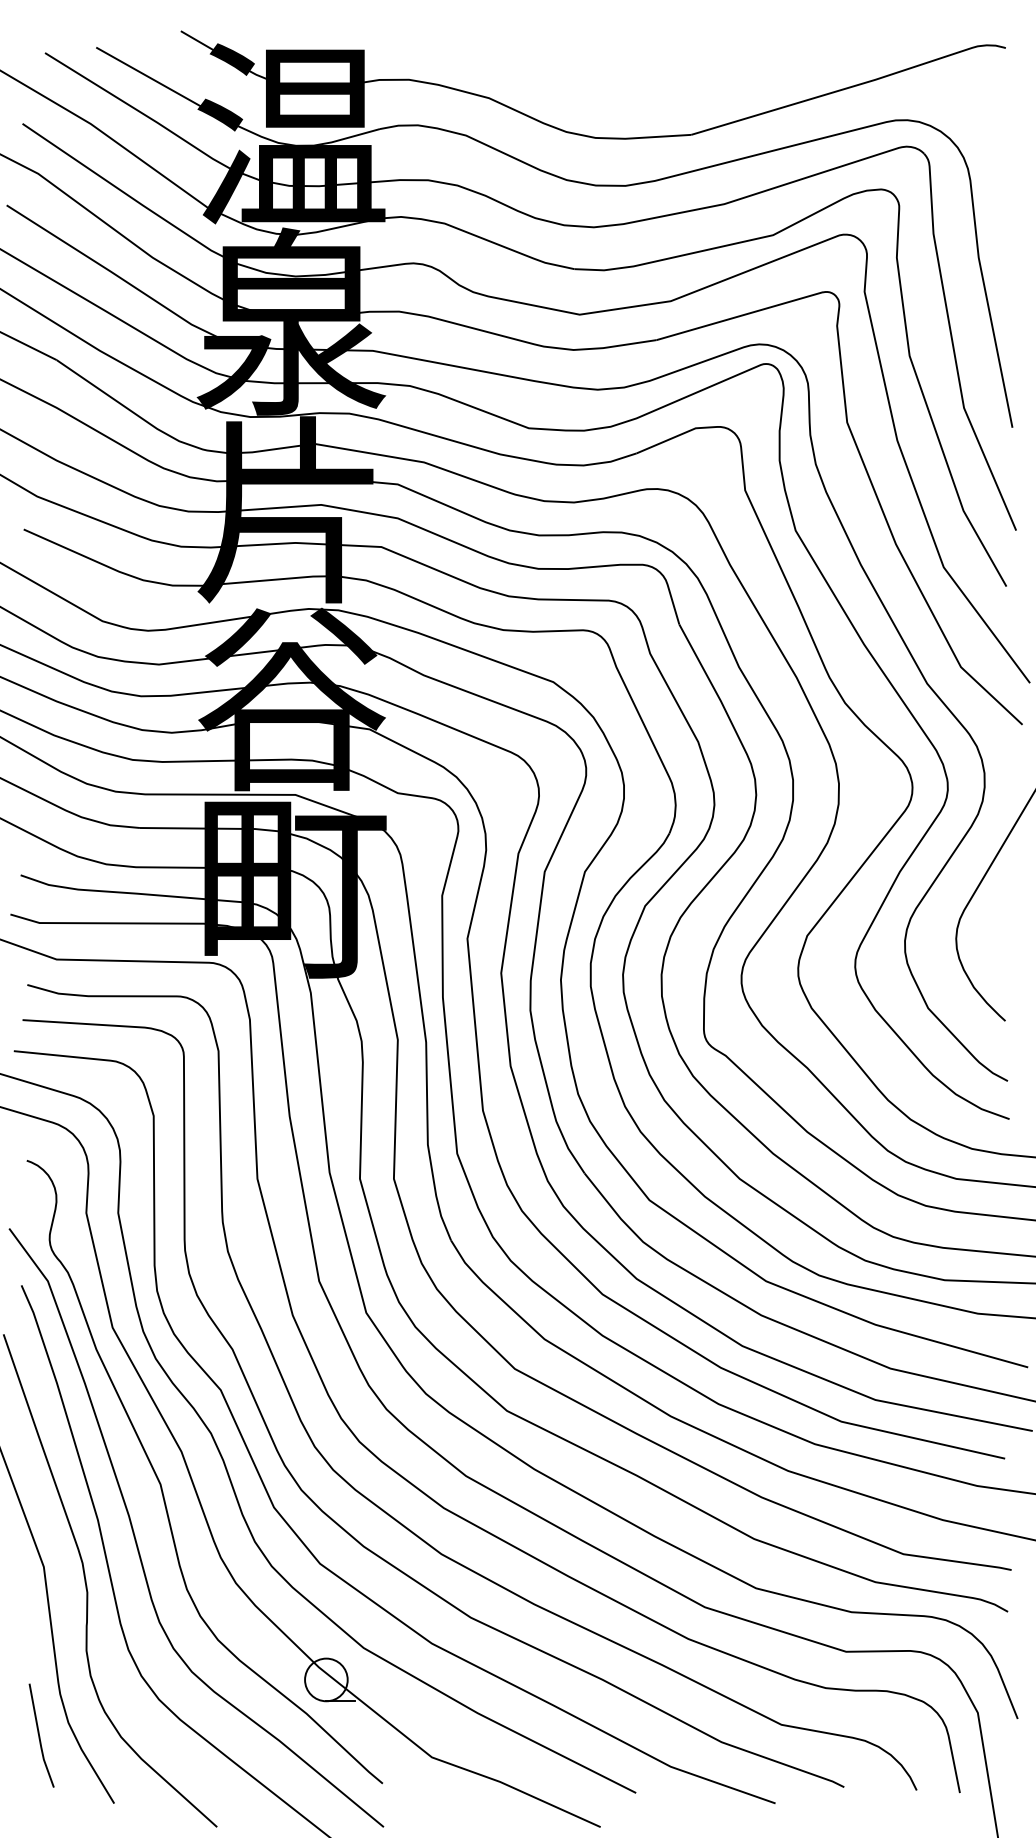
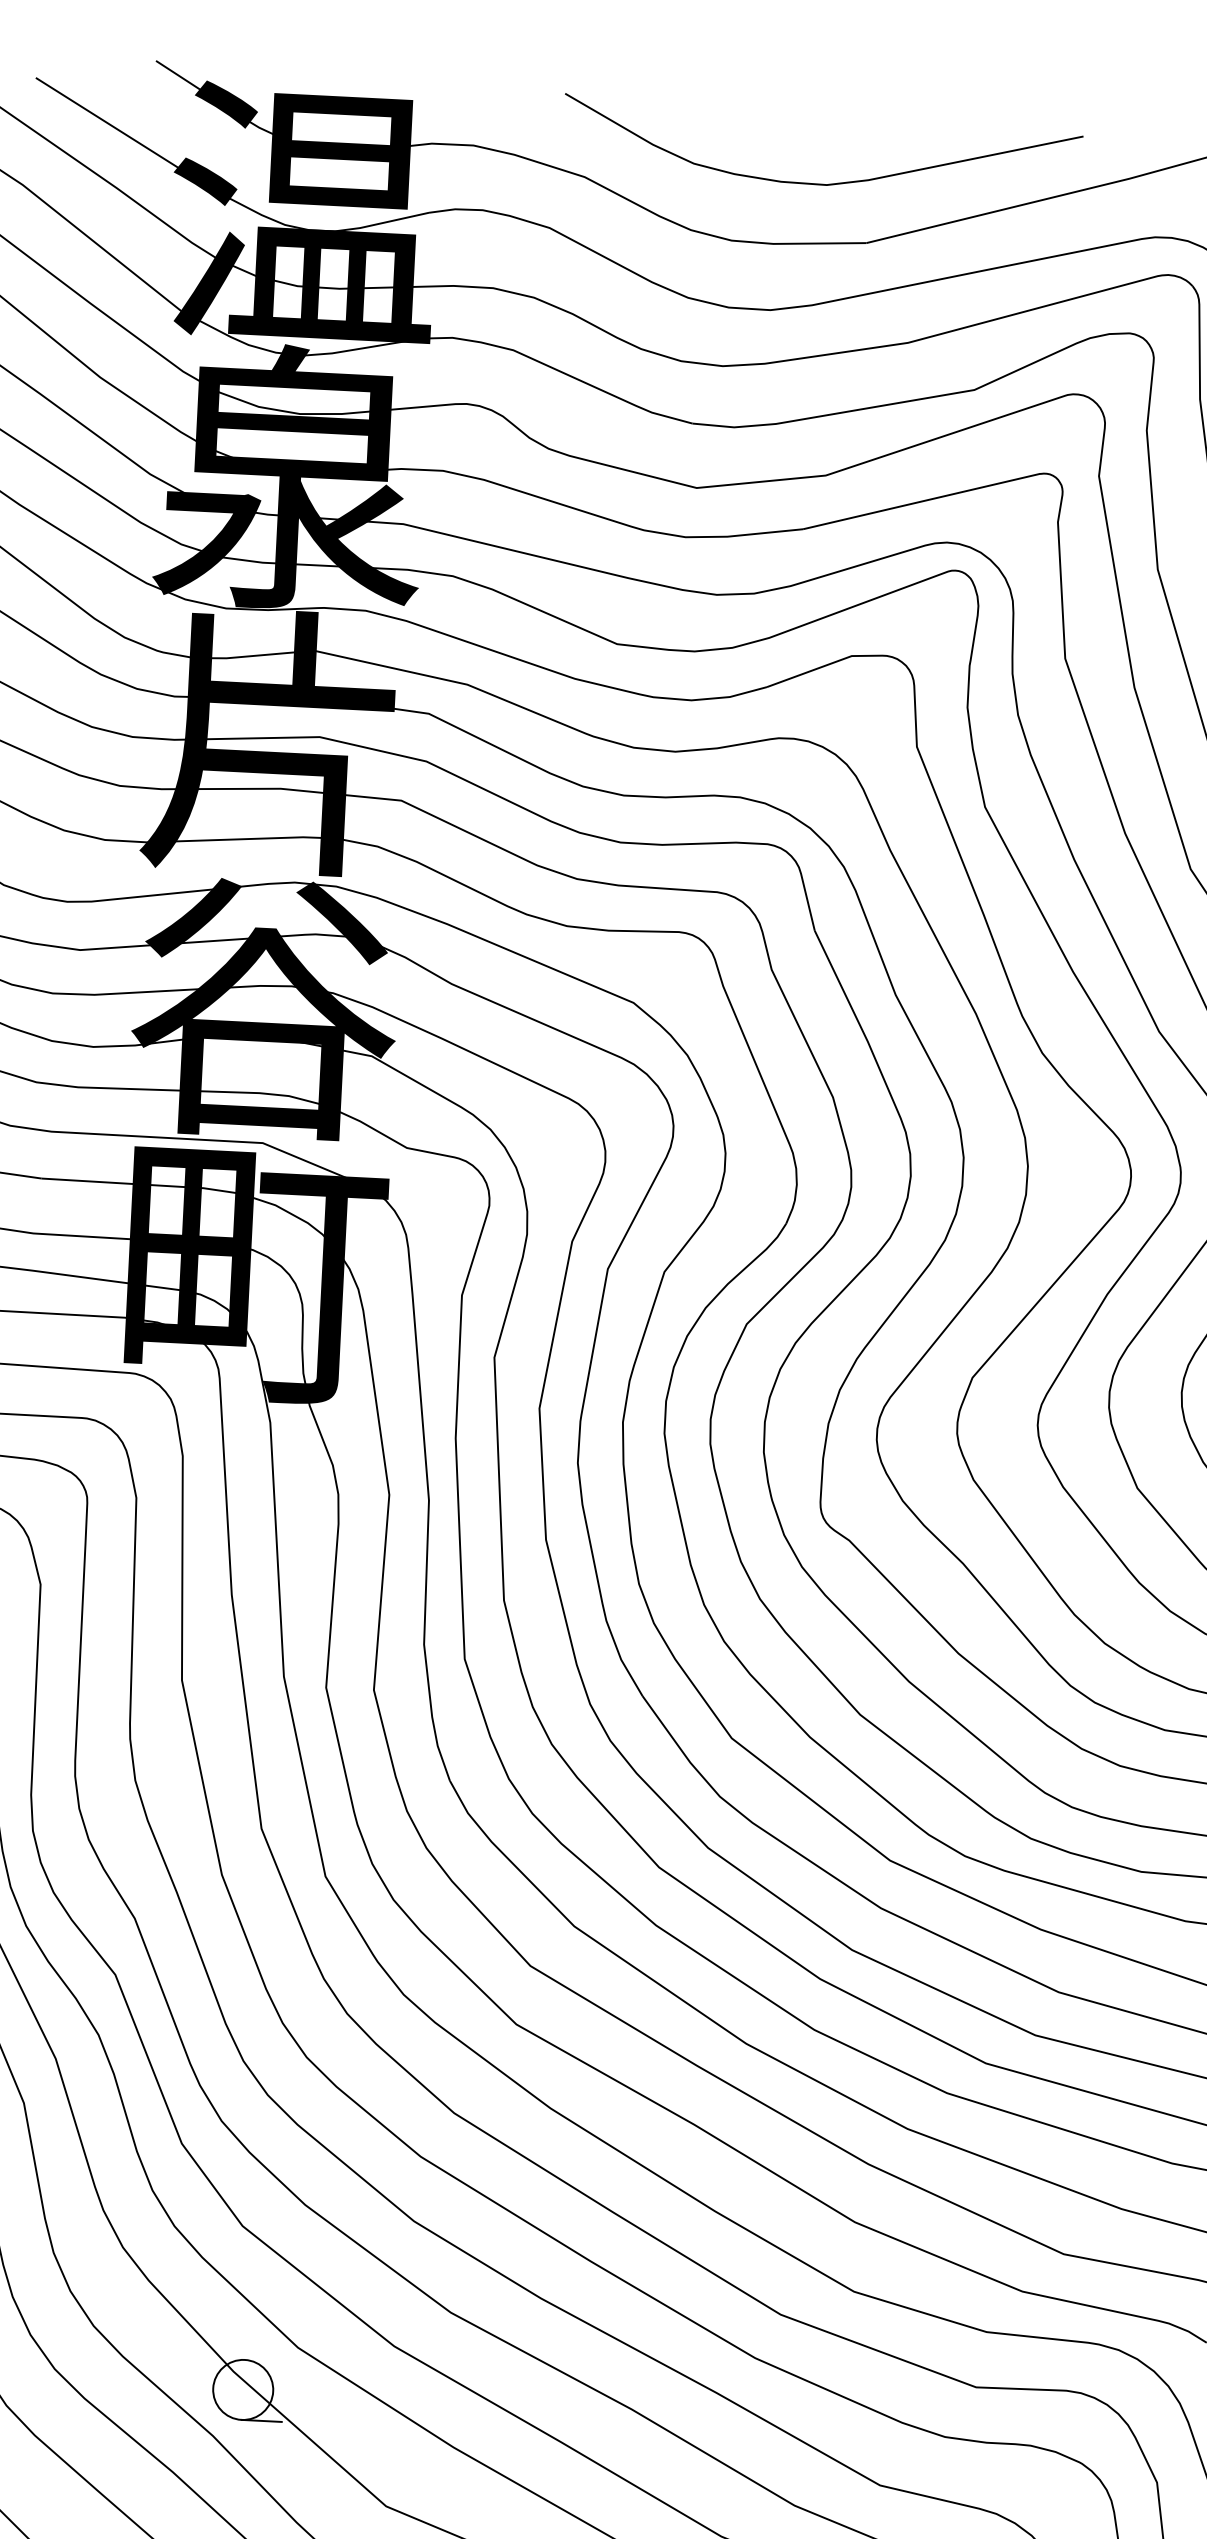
curve: (663, 93) -> (830, 182), added

